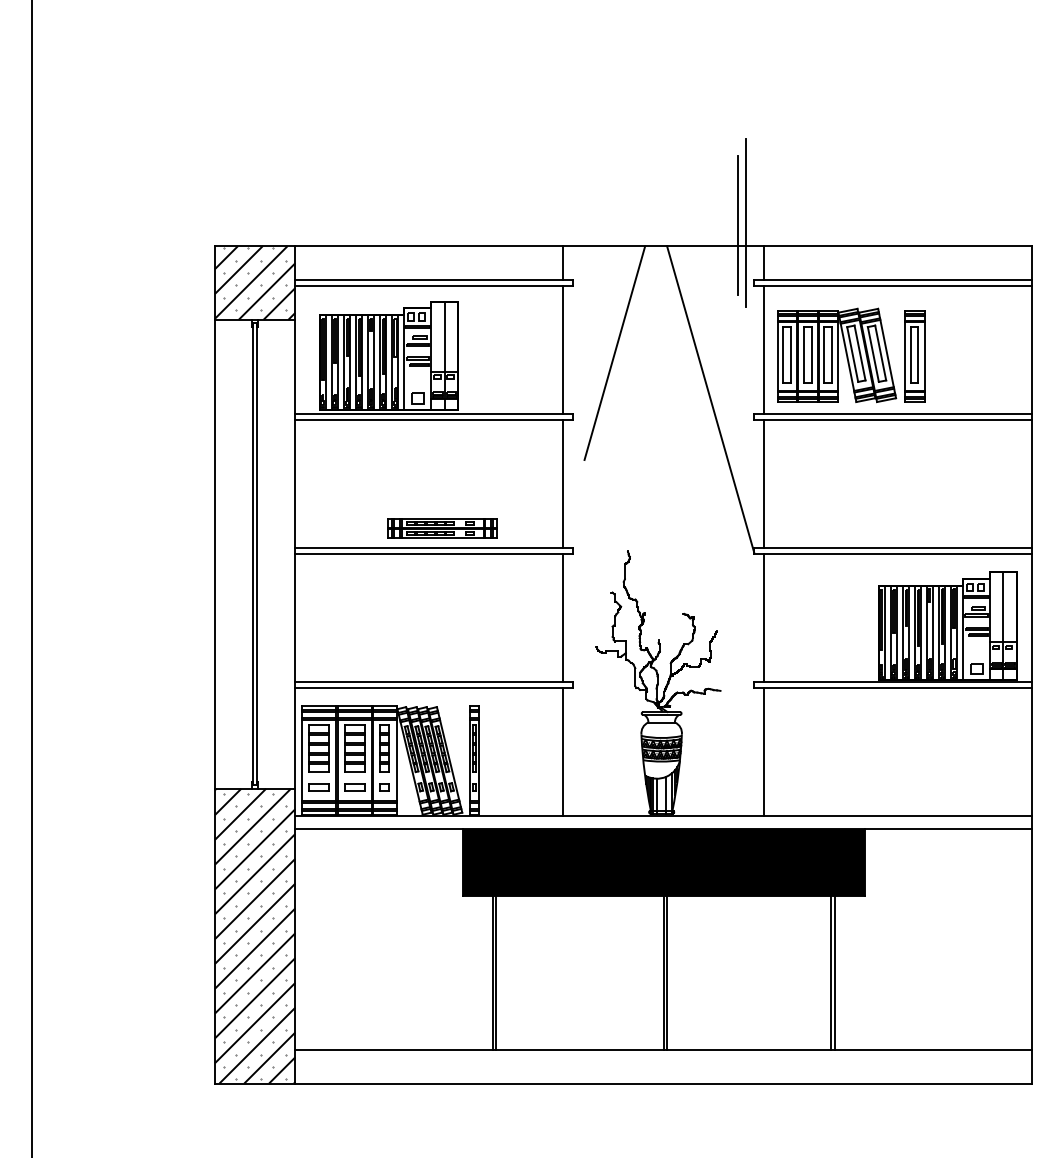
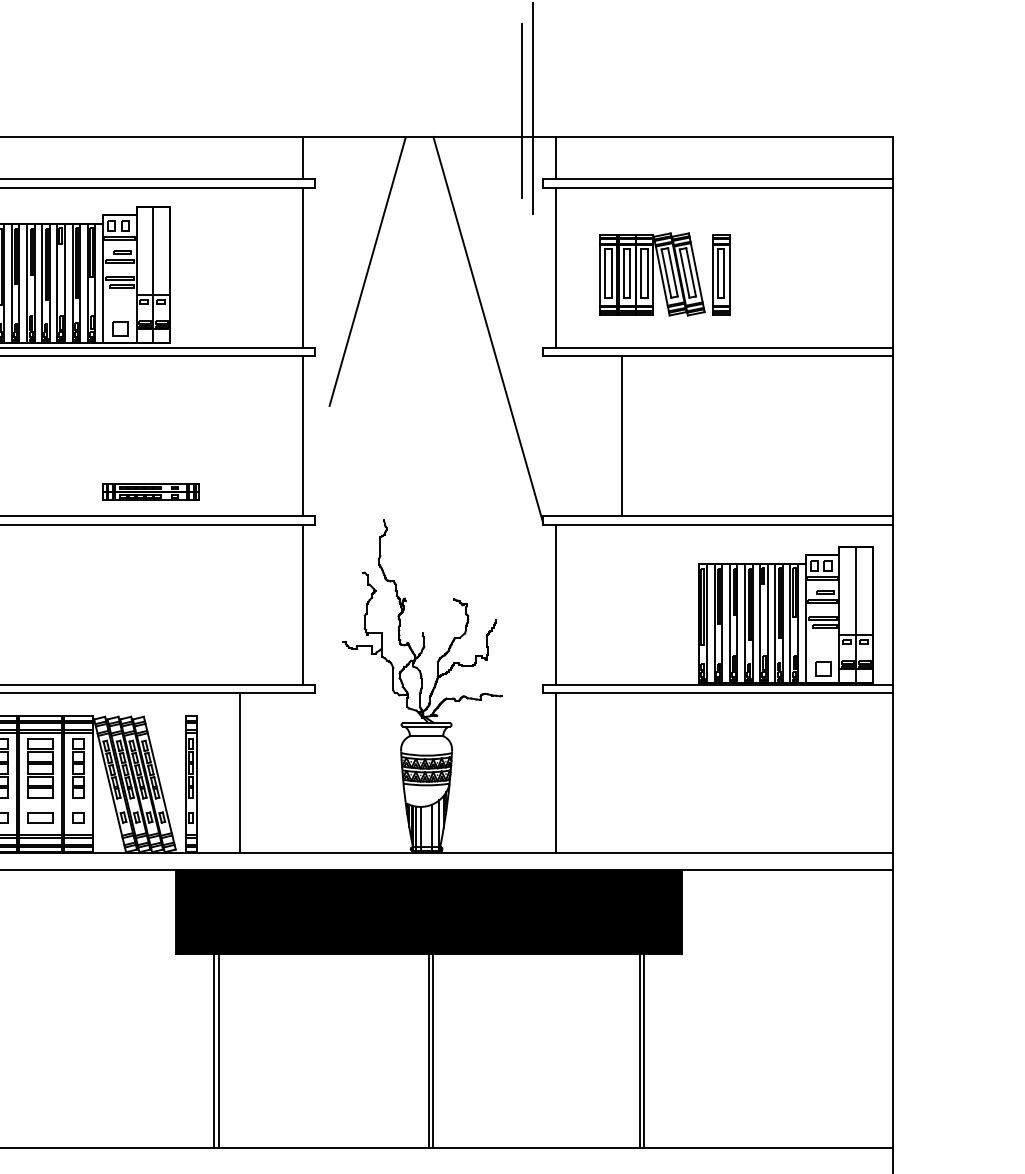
part: (851, 355) -> (665, 274), size x0.7
line: (764, 483) -> (622, 435), moved
part: (442, 528) -> (150, 492), size x0.7
line: (563, 751) -> (240, 772), moved

